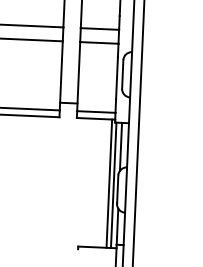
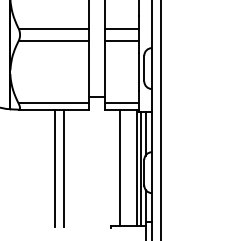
line: (18, 180) -> (54, 168), added
line: (28, 181) -> (63, 168), added
line: (91, 182) -> (120, 167), added

